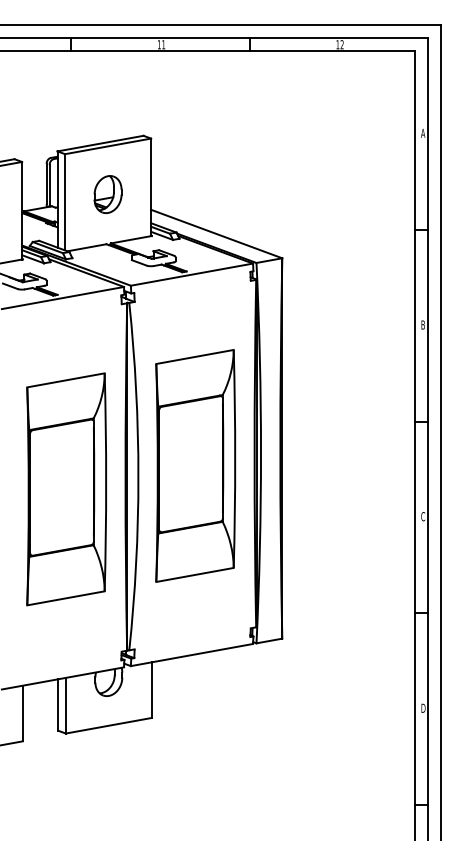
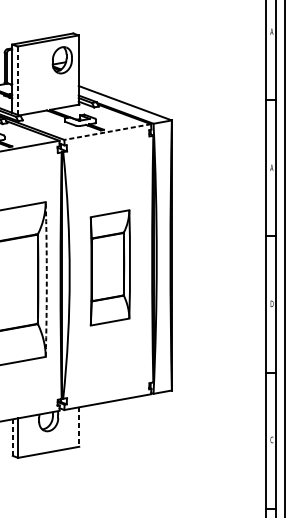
part: (107, 194) -> (61, 60), moved
line: (65, 201) -> (17, 80), solid -> dashed
line: (191, 274) -> (107, 131), solid -> dashed
text: (423, 324) -> (272, 167), B -> A
part: (195, 465) -> (110, 267), size x0.7
arc: (106, 482) -> (47, 279), solid -> dashed
text: (423, 516) -> (272, 303), C -> D
line: (151, 690) -> (78, 427), solid -> dashed
line: (58, 705) -> (12, 437), solid -> dashed
text: (423, 707) -> (272, 439), D -> C

